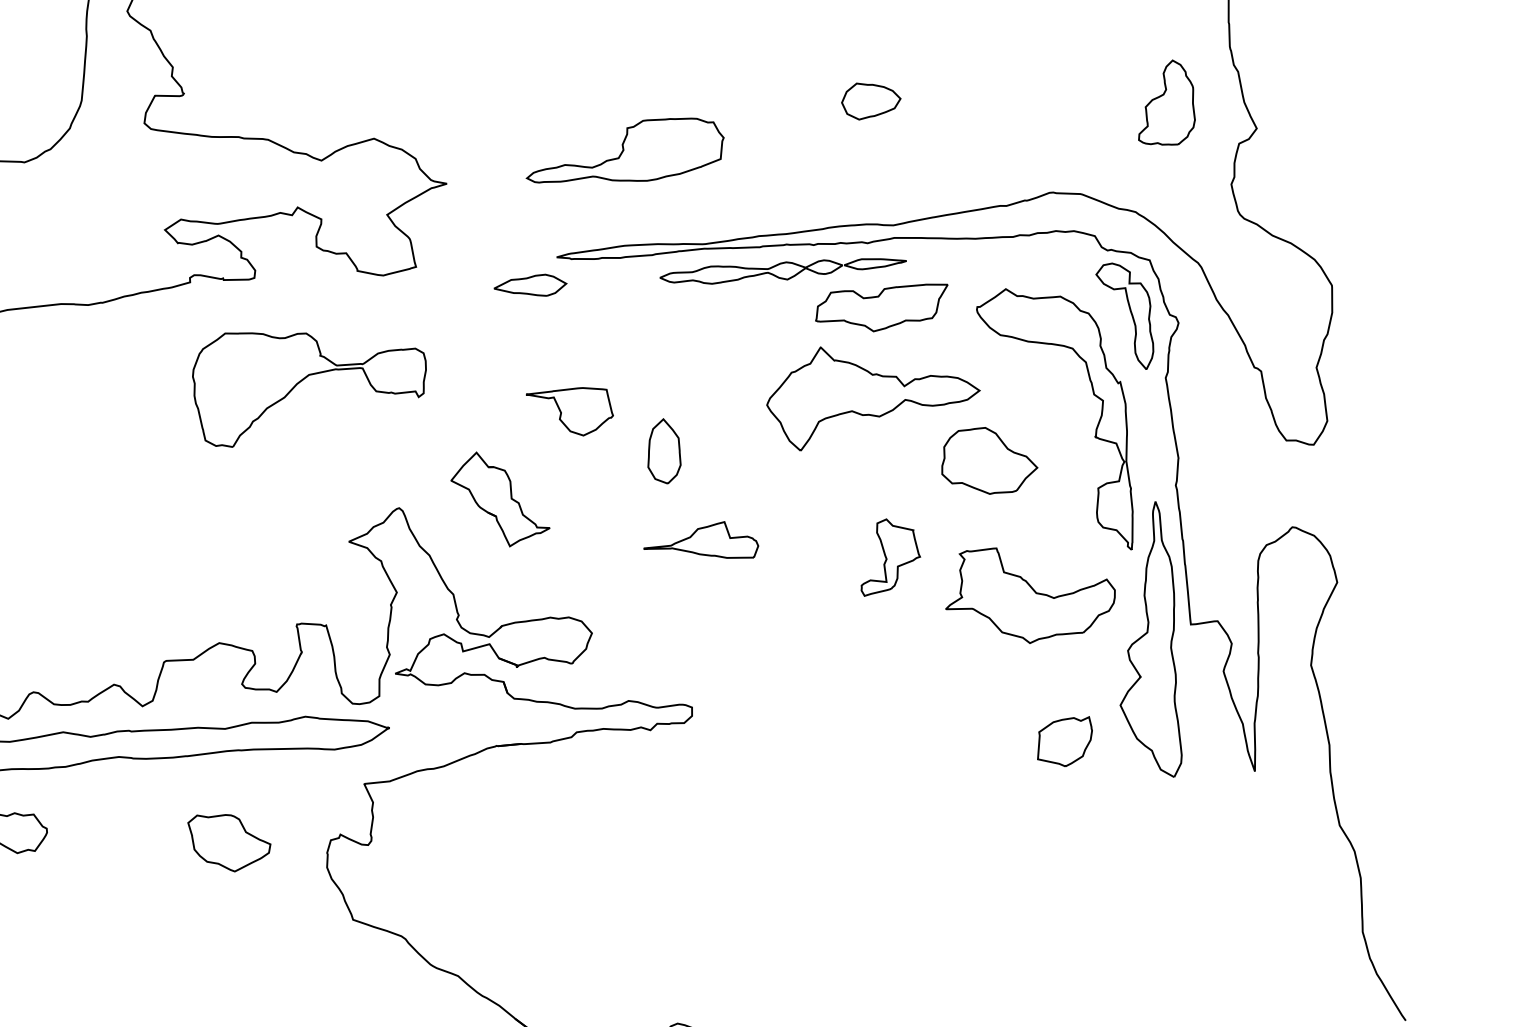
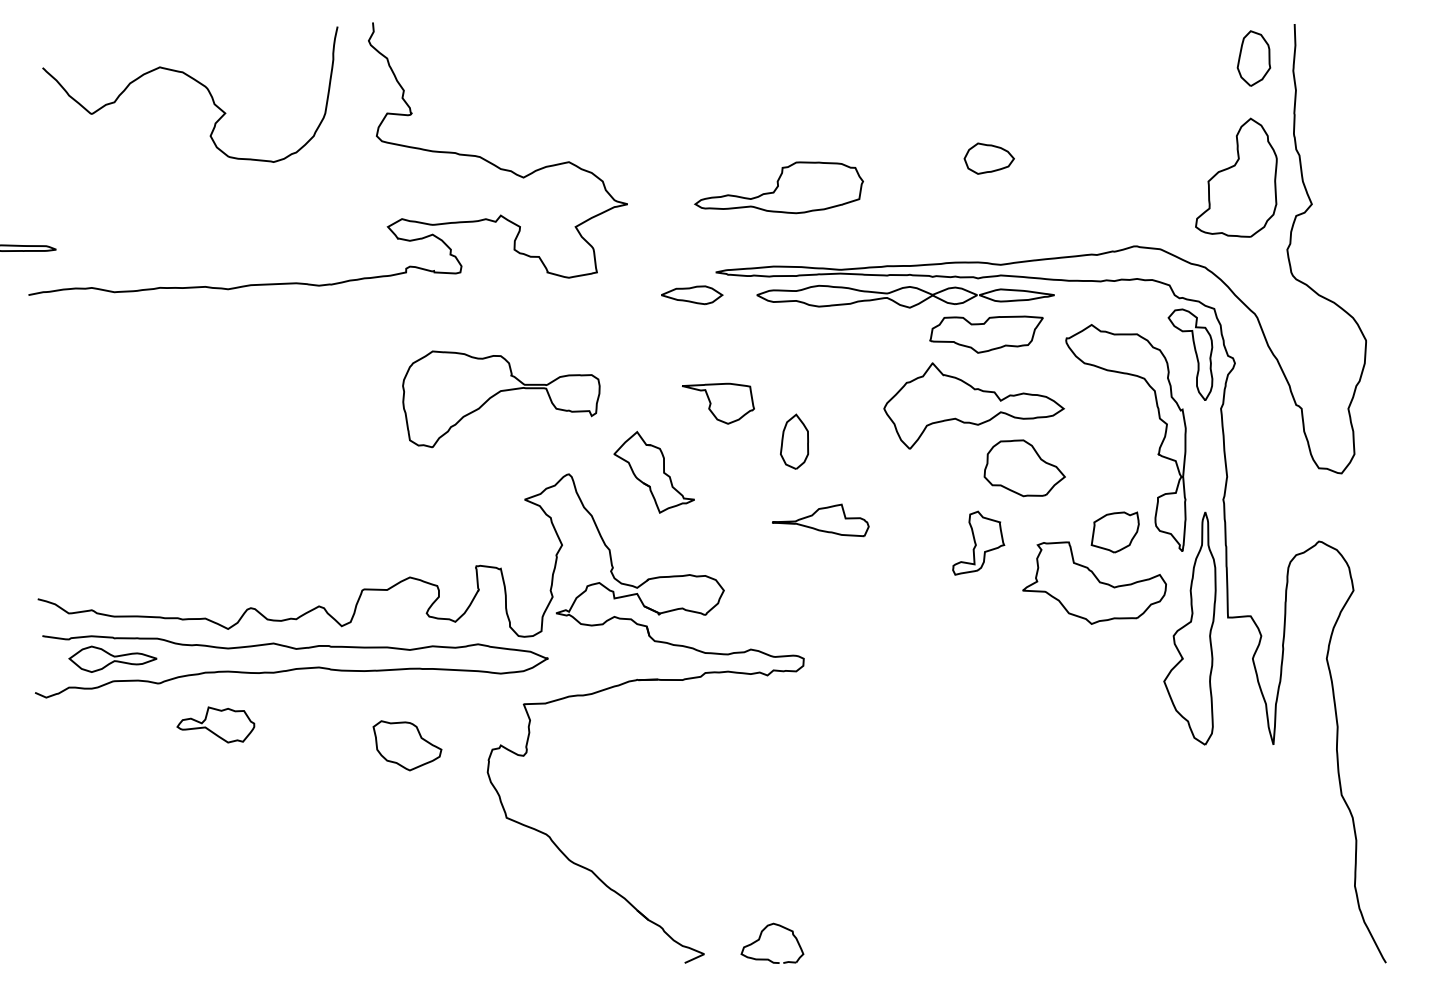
part: (1165, 102) -> (1236, 177), size x1.67
part: (783, 270) -> (905, 296), size x1.43
part: (307, 377) -> (499, 393), moved
part: (988, 461) -> (1024, 468), moved
part: (1063, 742) -> (1114, 532), moved

